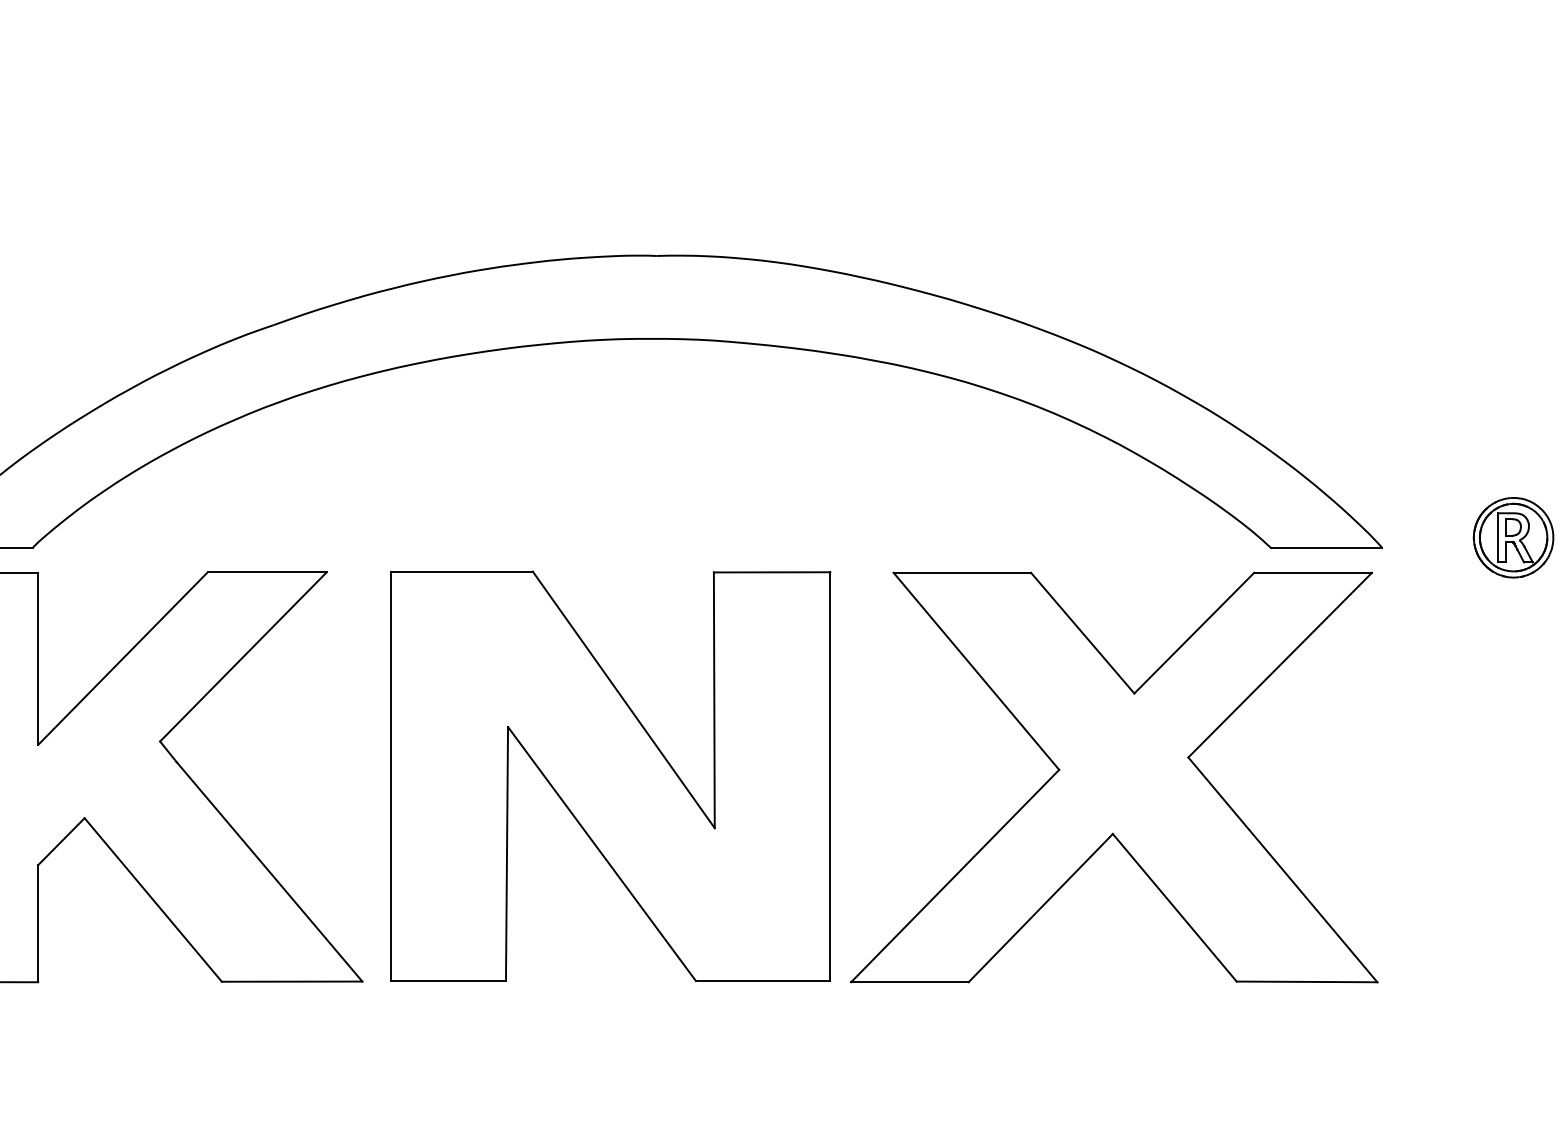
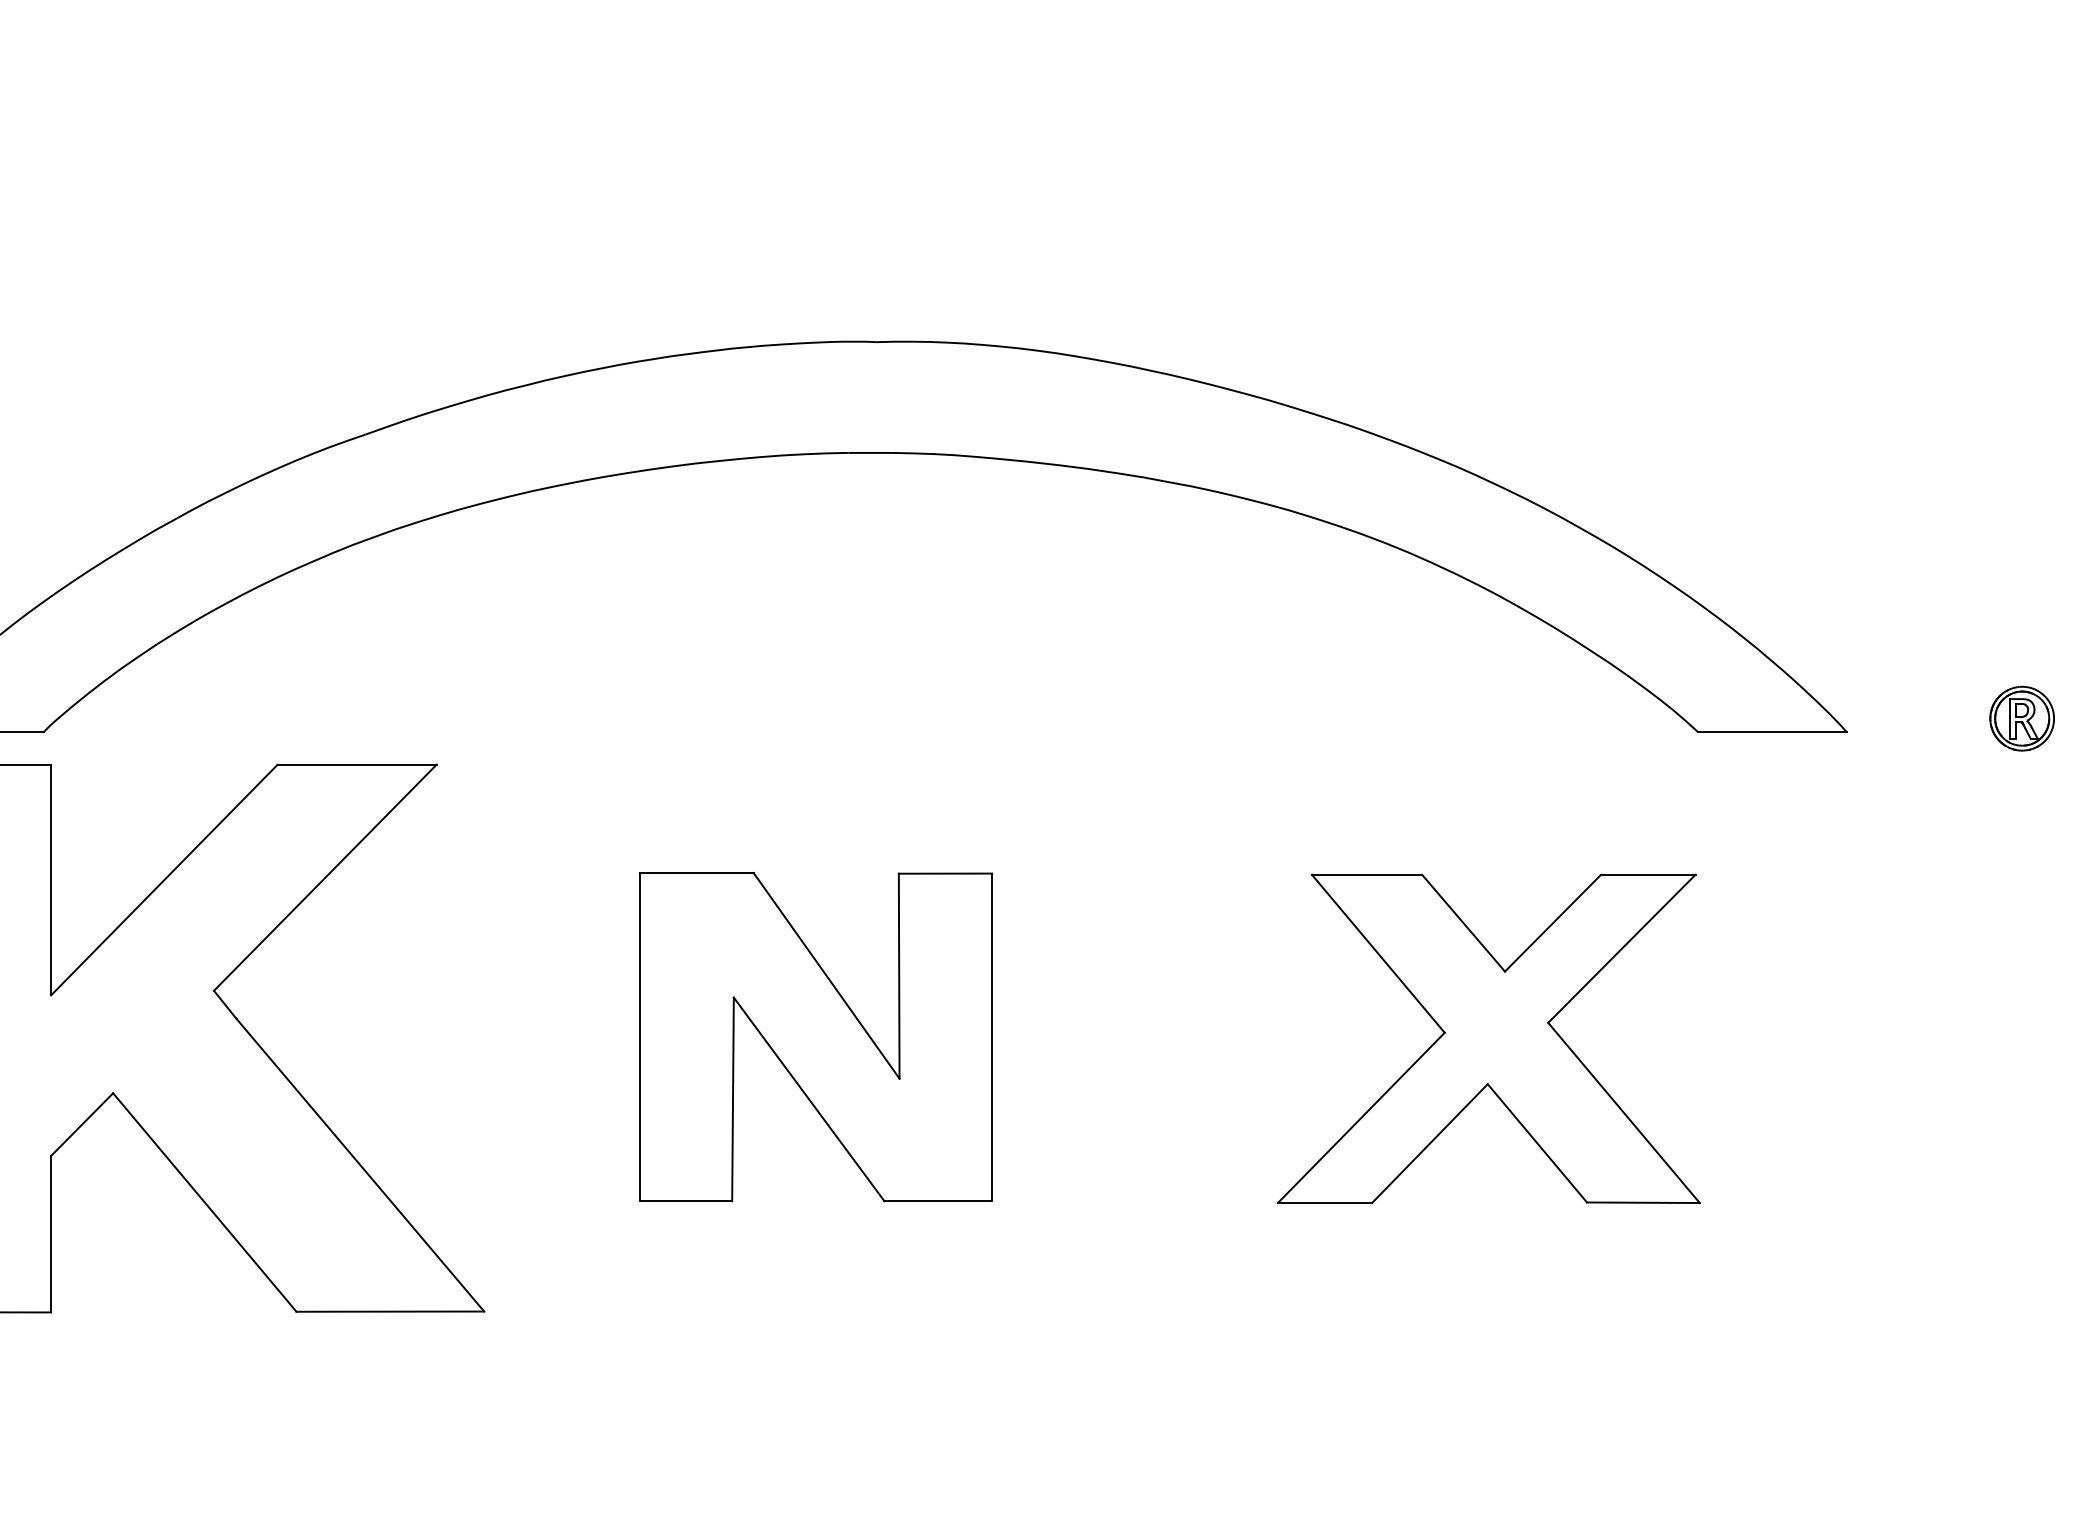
part: (1513, 537) -> (2022, 718), size x0.6
part: (610, 775) -> (815, 1036), size x0.6
part: (1114, 777) -> (1489, 1038), size x0.6

